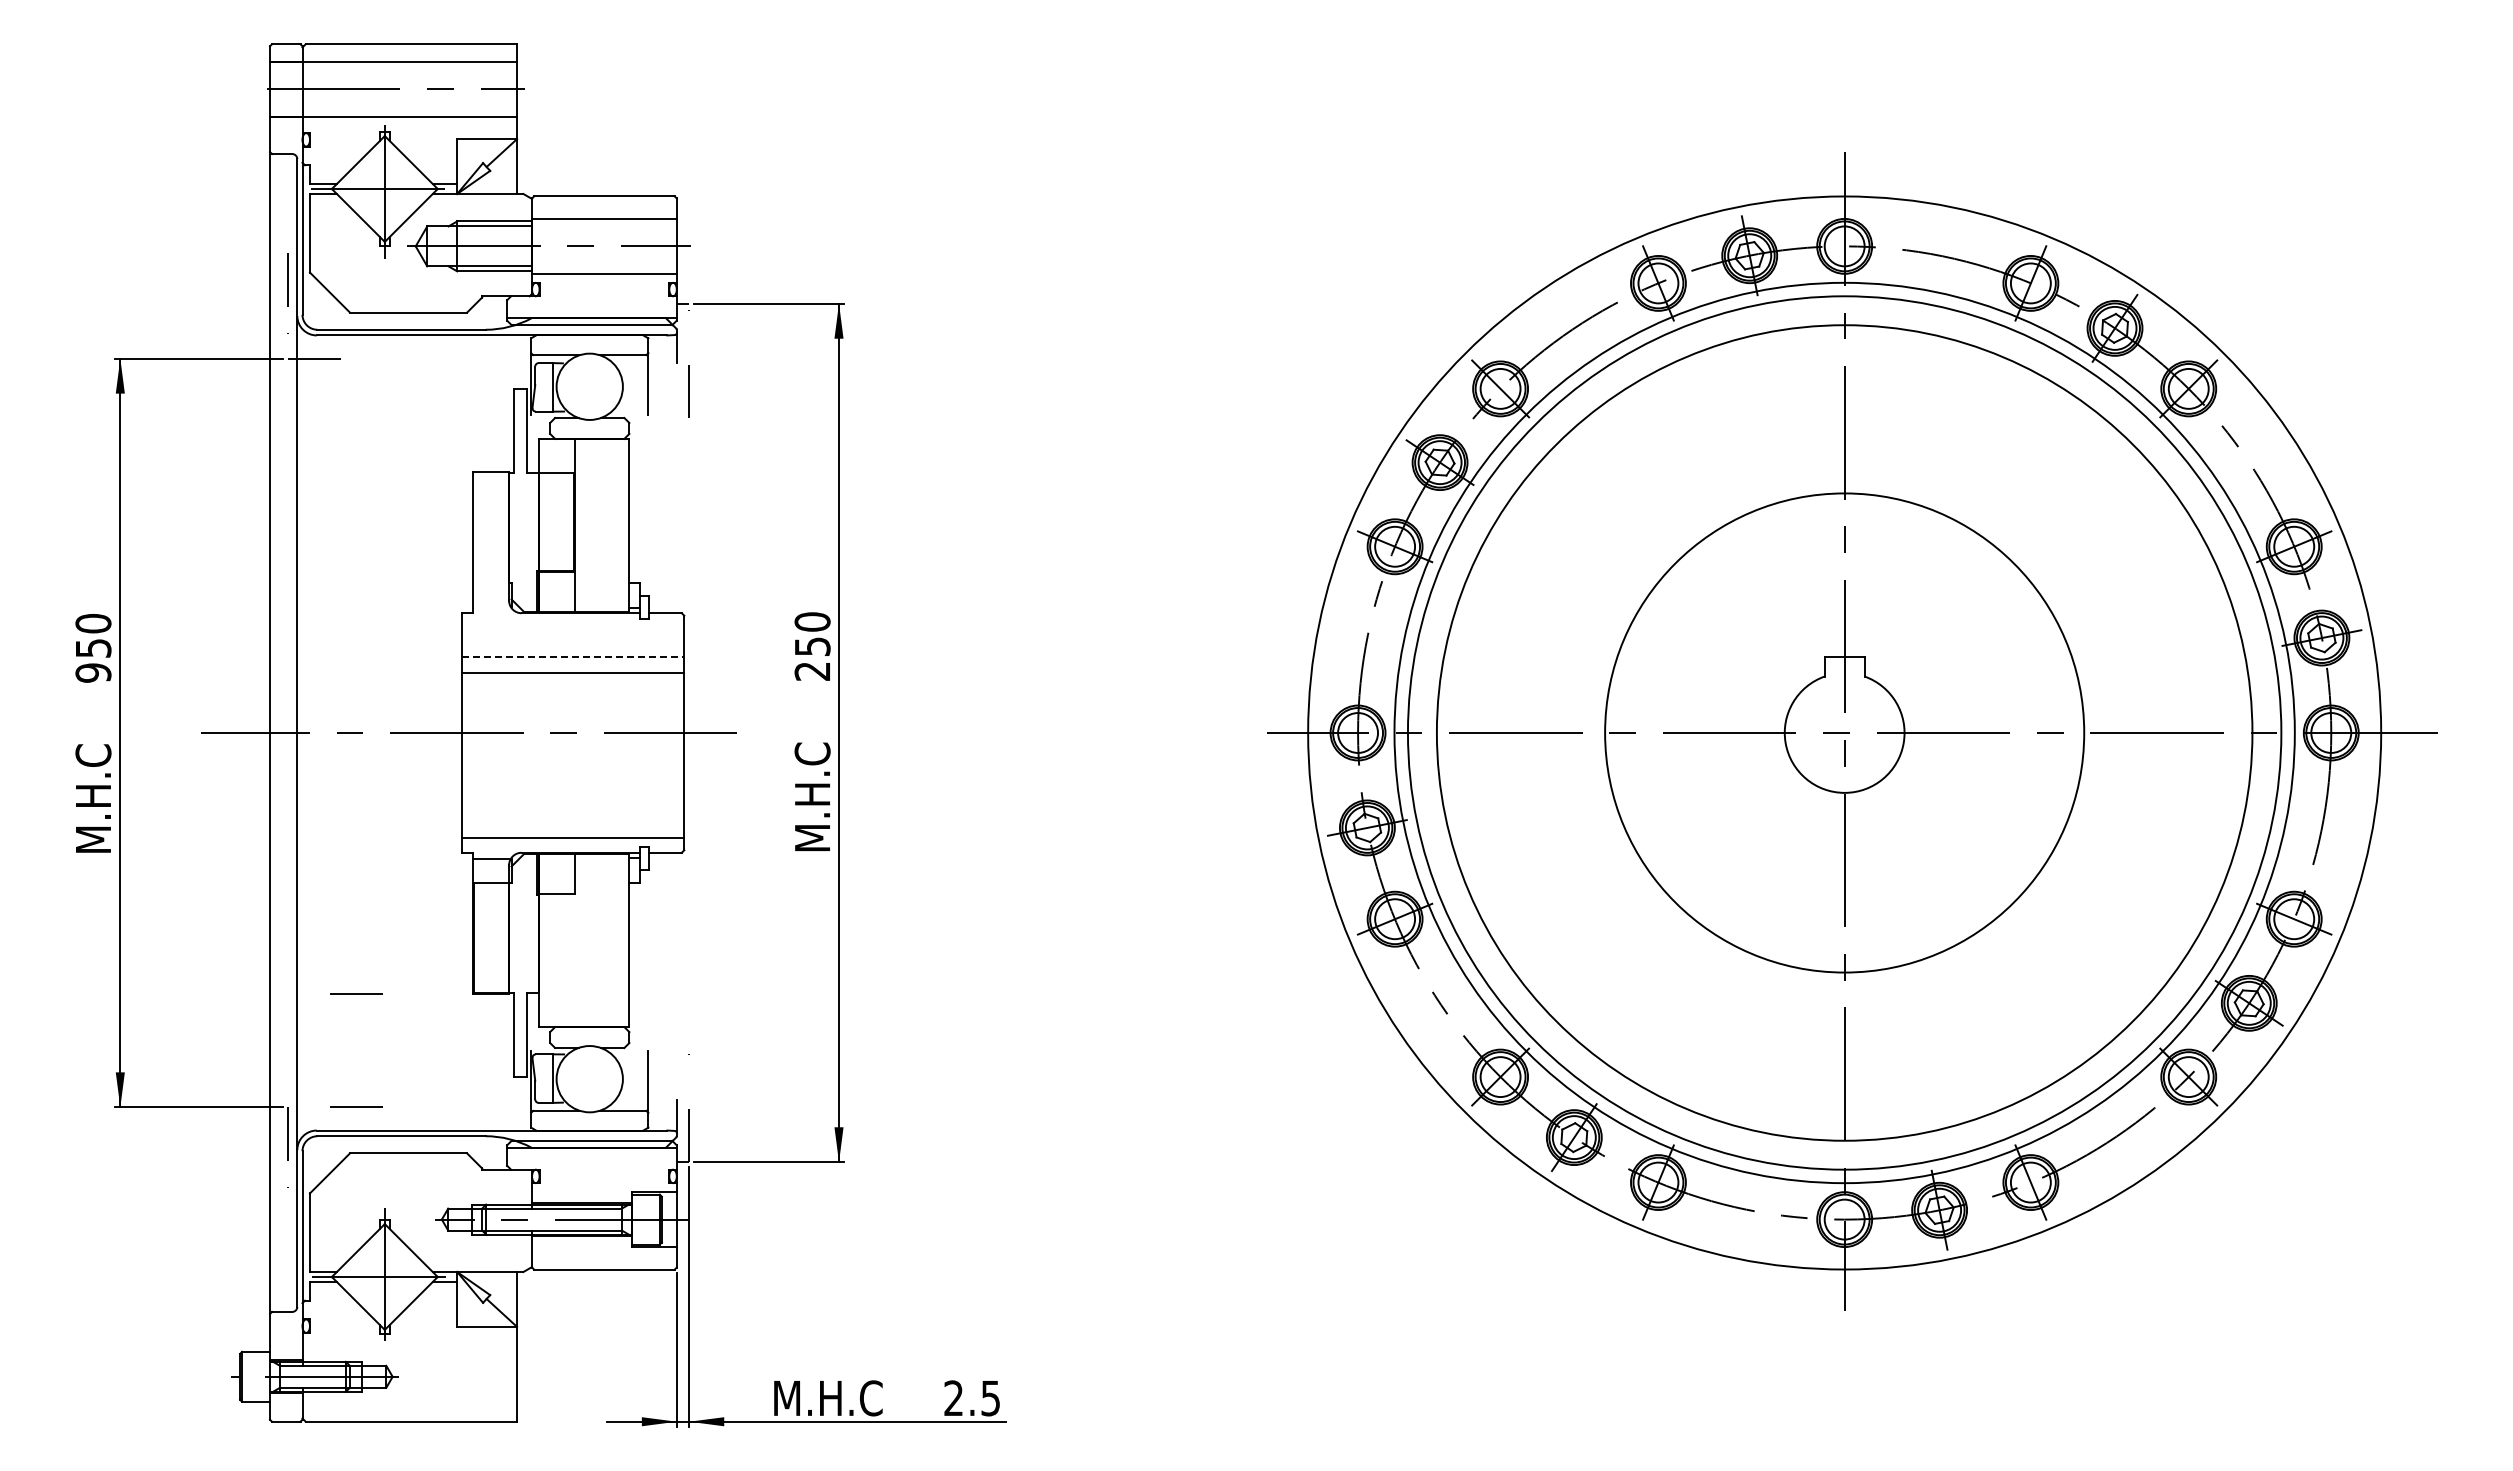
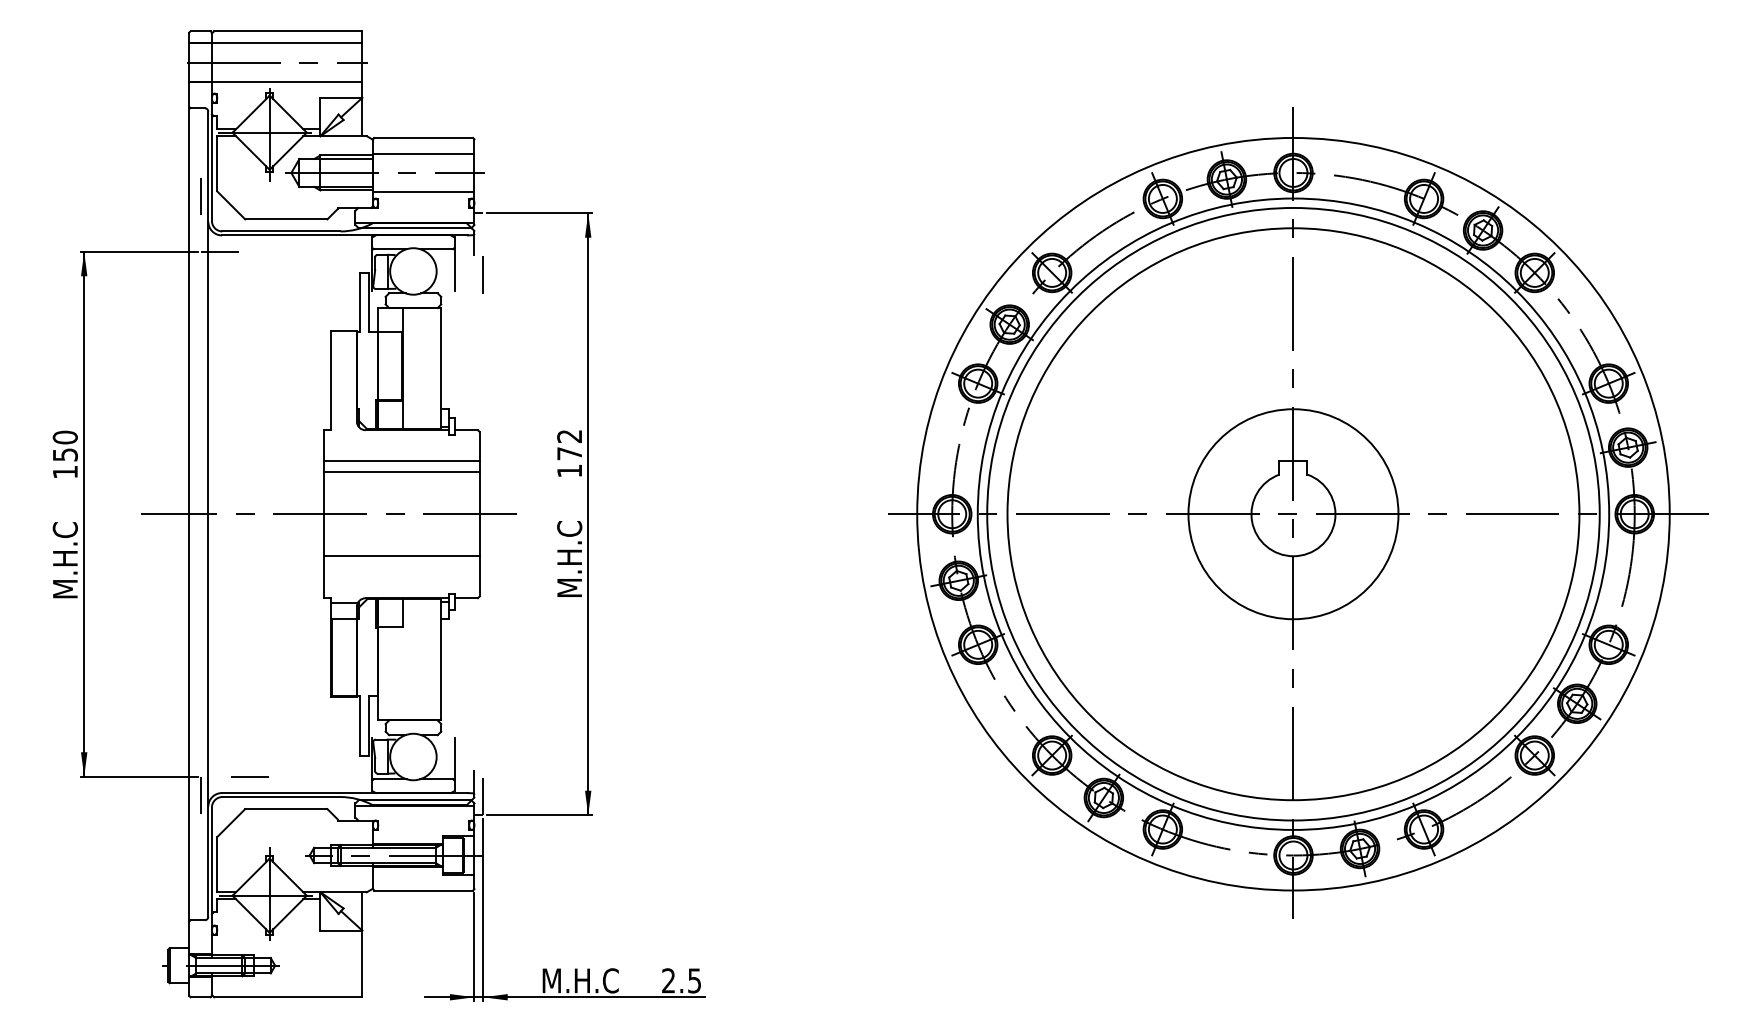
text: (812, 646) -> (569, 453), 250 -> 172
line: (573, 656) -> (402, 460), dashed -> solid
text: (93, 672) -> (65, 471), 950 -> 150
circle: (1844, 732) -> (1293, 513), size x0.62
line: (572, 837) -> (401, 555), moved
line: (356, 993) -> (249, 696), removed

